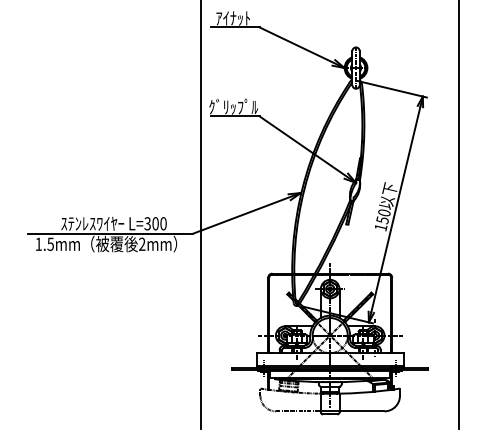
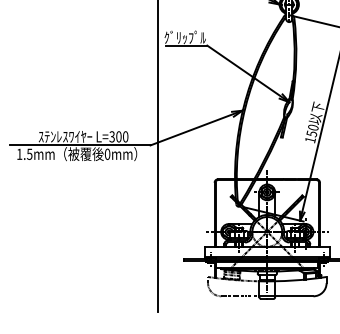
text: (142, 243) -> (107, 153), 2mm -> 0mm

